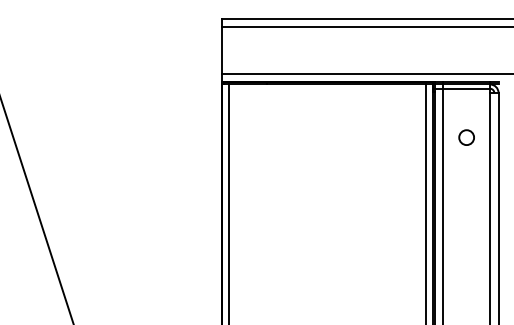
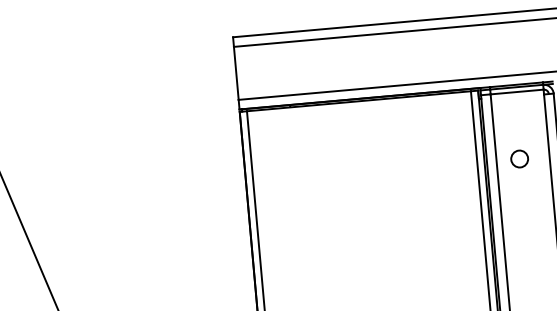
circle: (466, 137) -> (519, 158), moved

